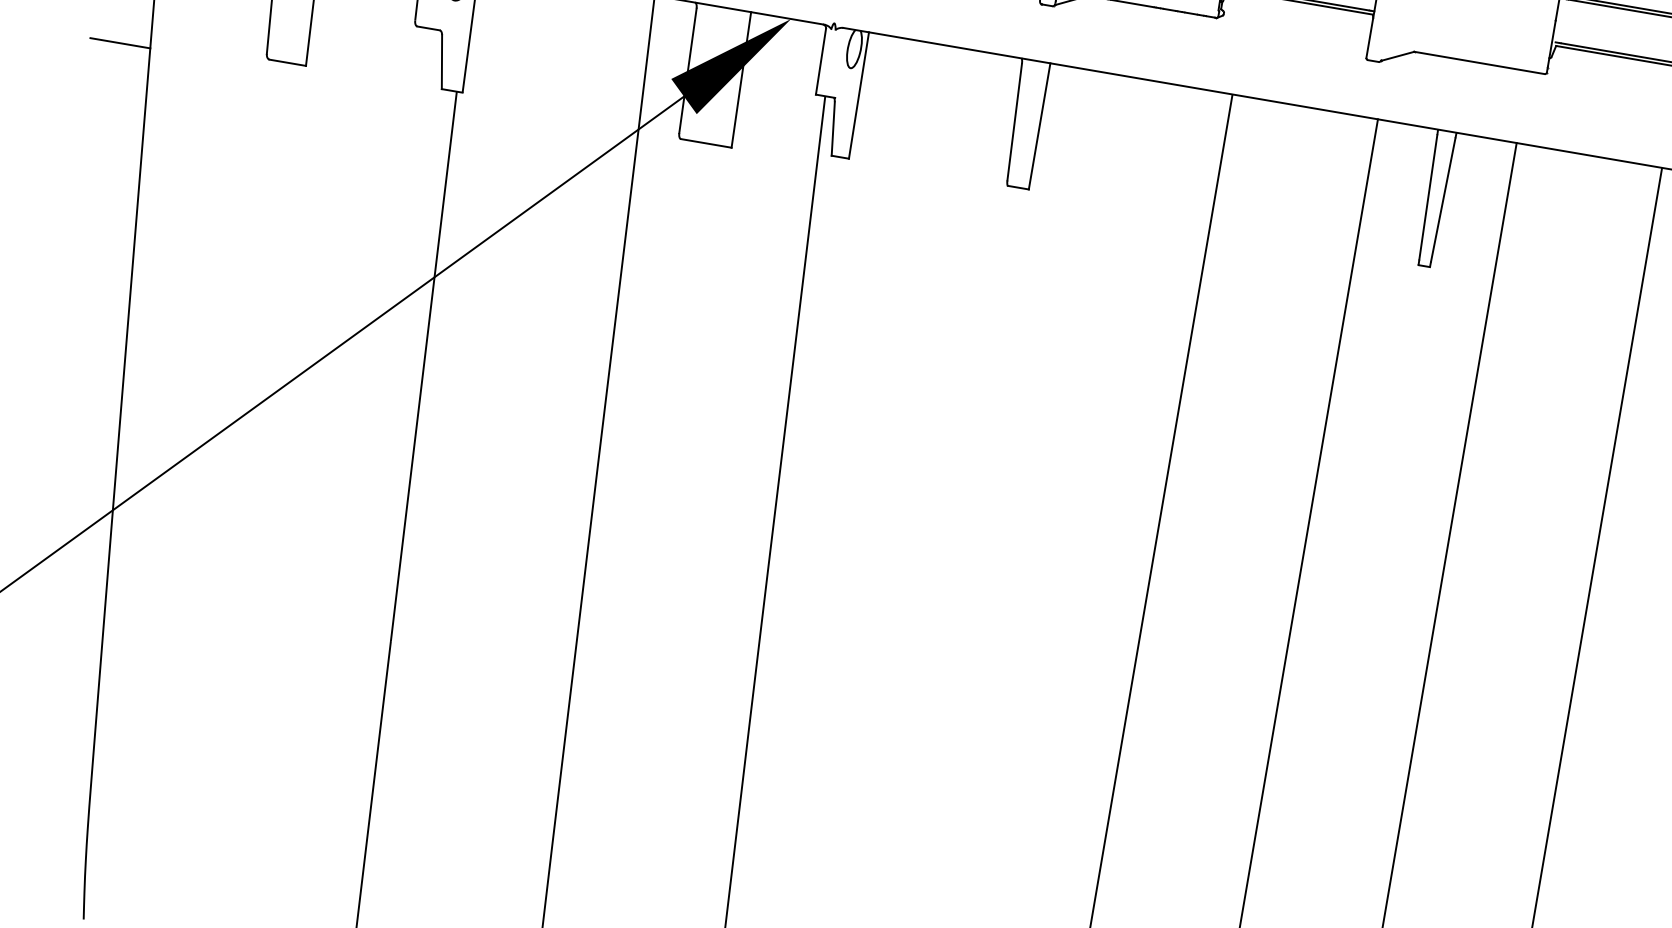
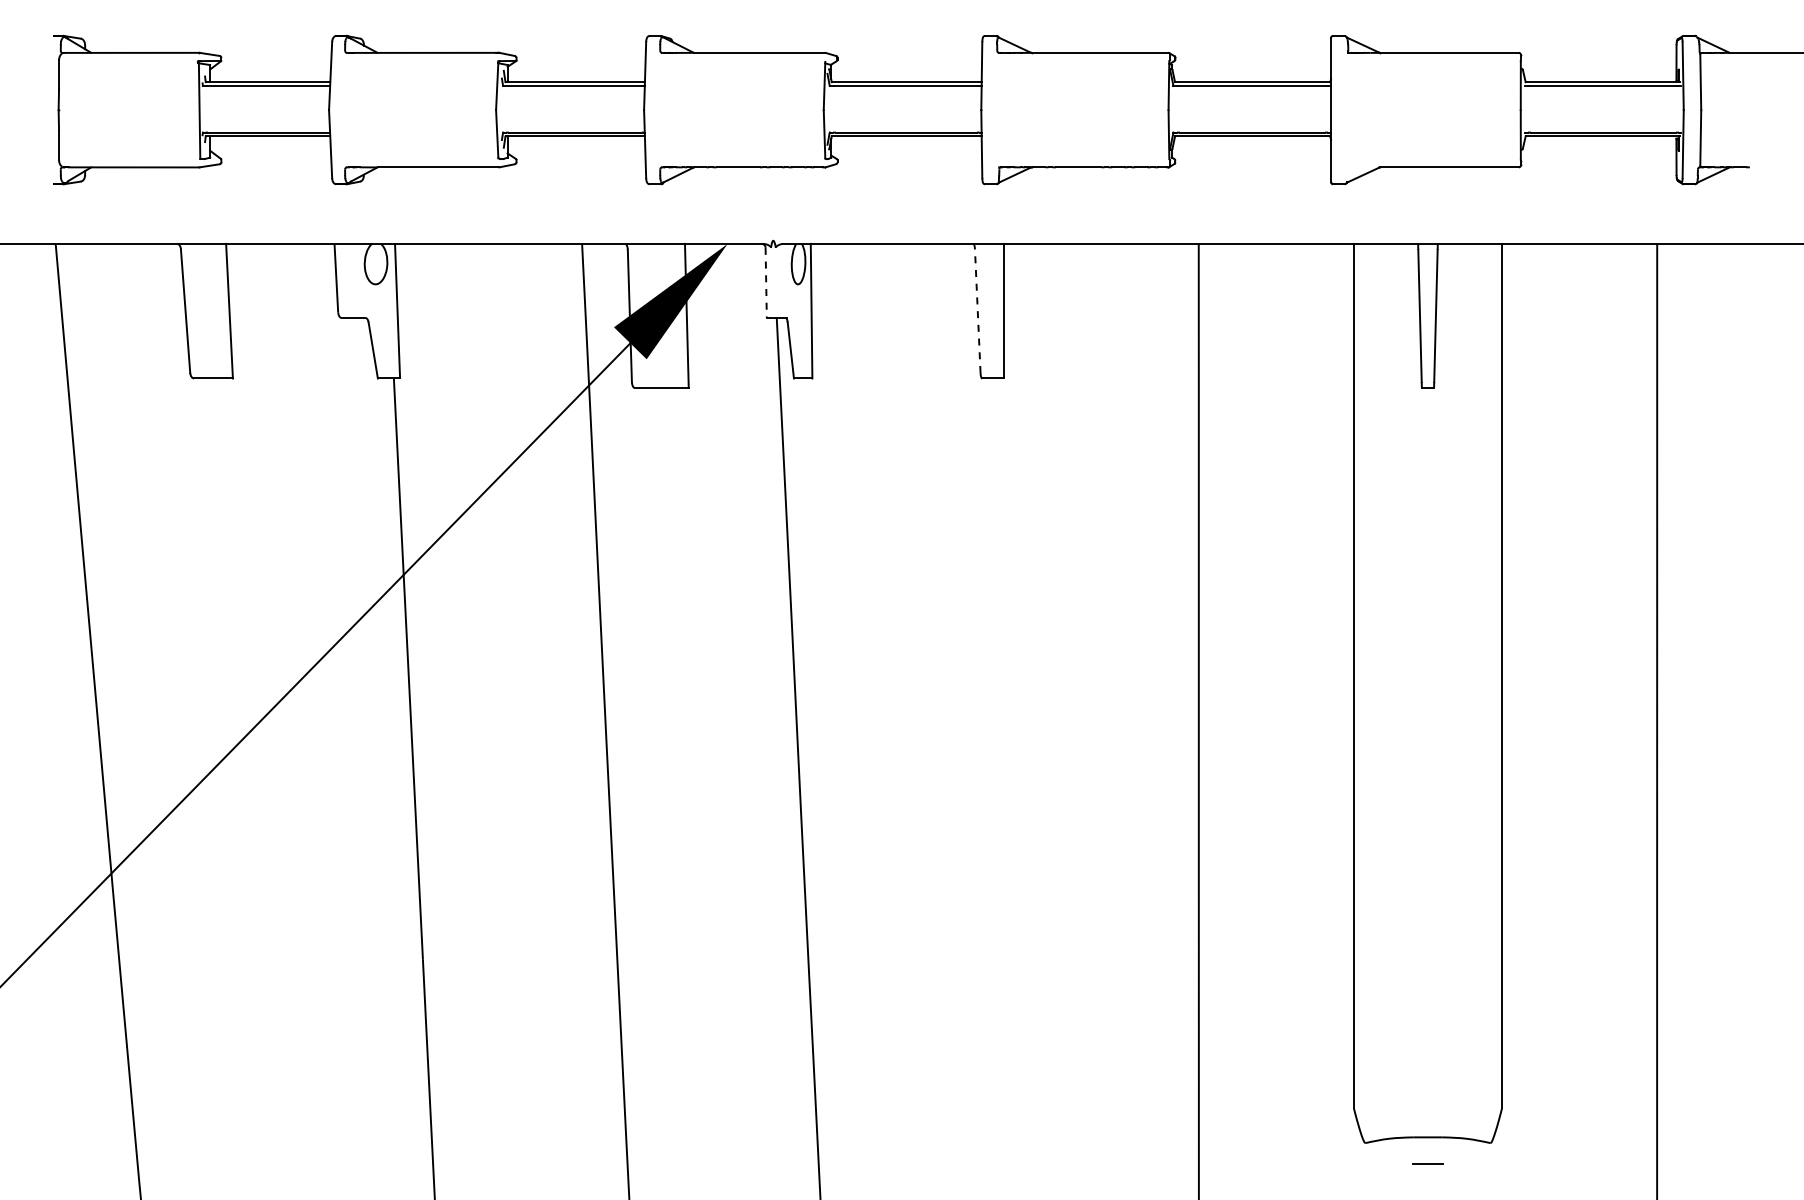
line: (120, 42) -> (36, 387), removed
line: (821, 62) -> (766, 283), solid -> dashed
line: (1014, 122) -> (977, 311), solid -> dashed

